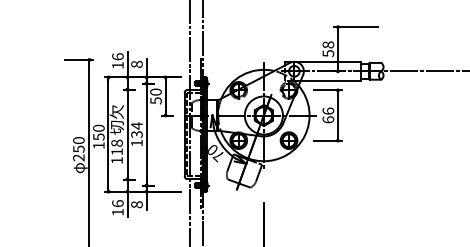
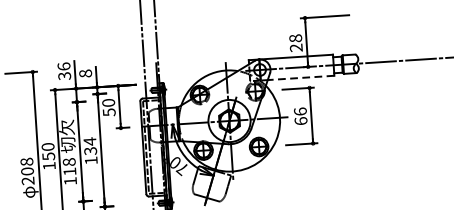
text: (328, 53) -> (296, 47), 58 -> 28
text: (117, 65) -> (64, 76), 16 -> 36
line: (330, 80) -> (300, 77), solid -> dashed
text: (78, 144) -> (26, 166), 250 -> 208

